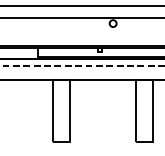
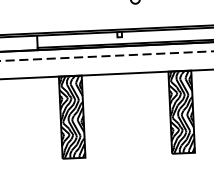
hatch: (60, 110) -> (71, 117), added
hatch: (143, 110) -> (180, 112), added

